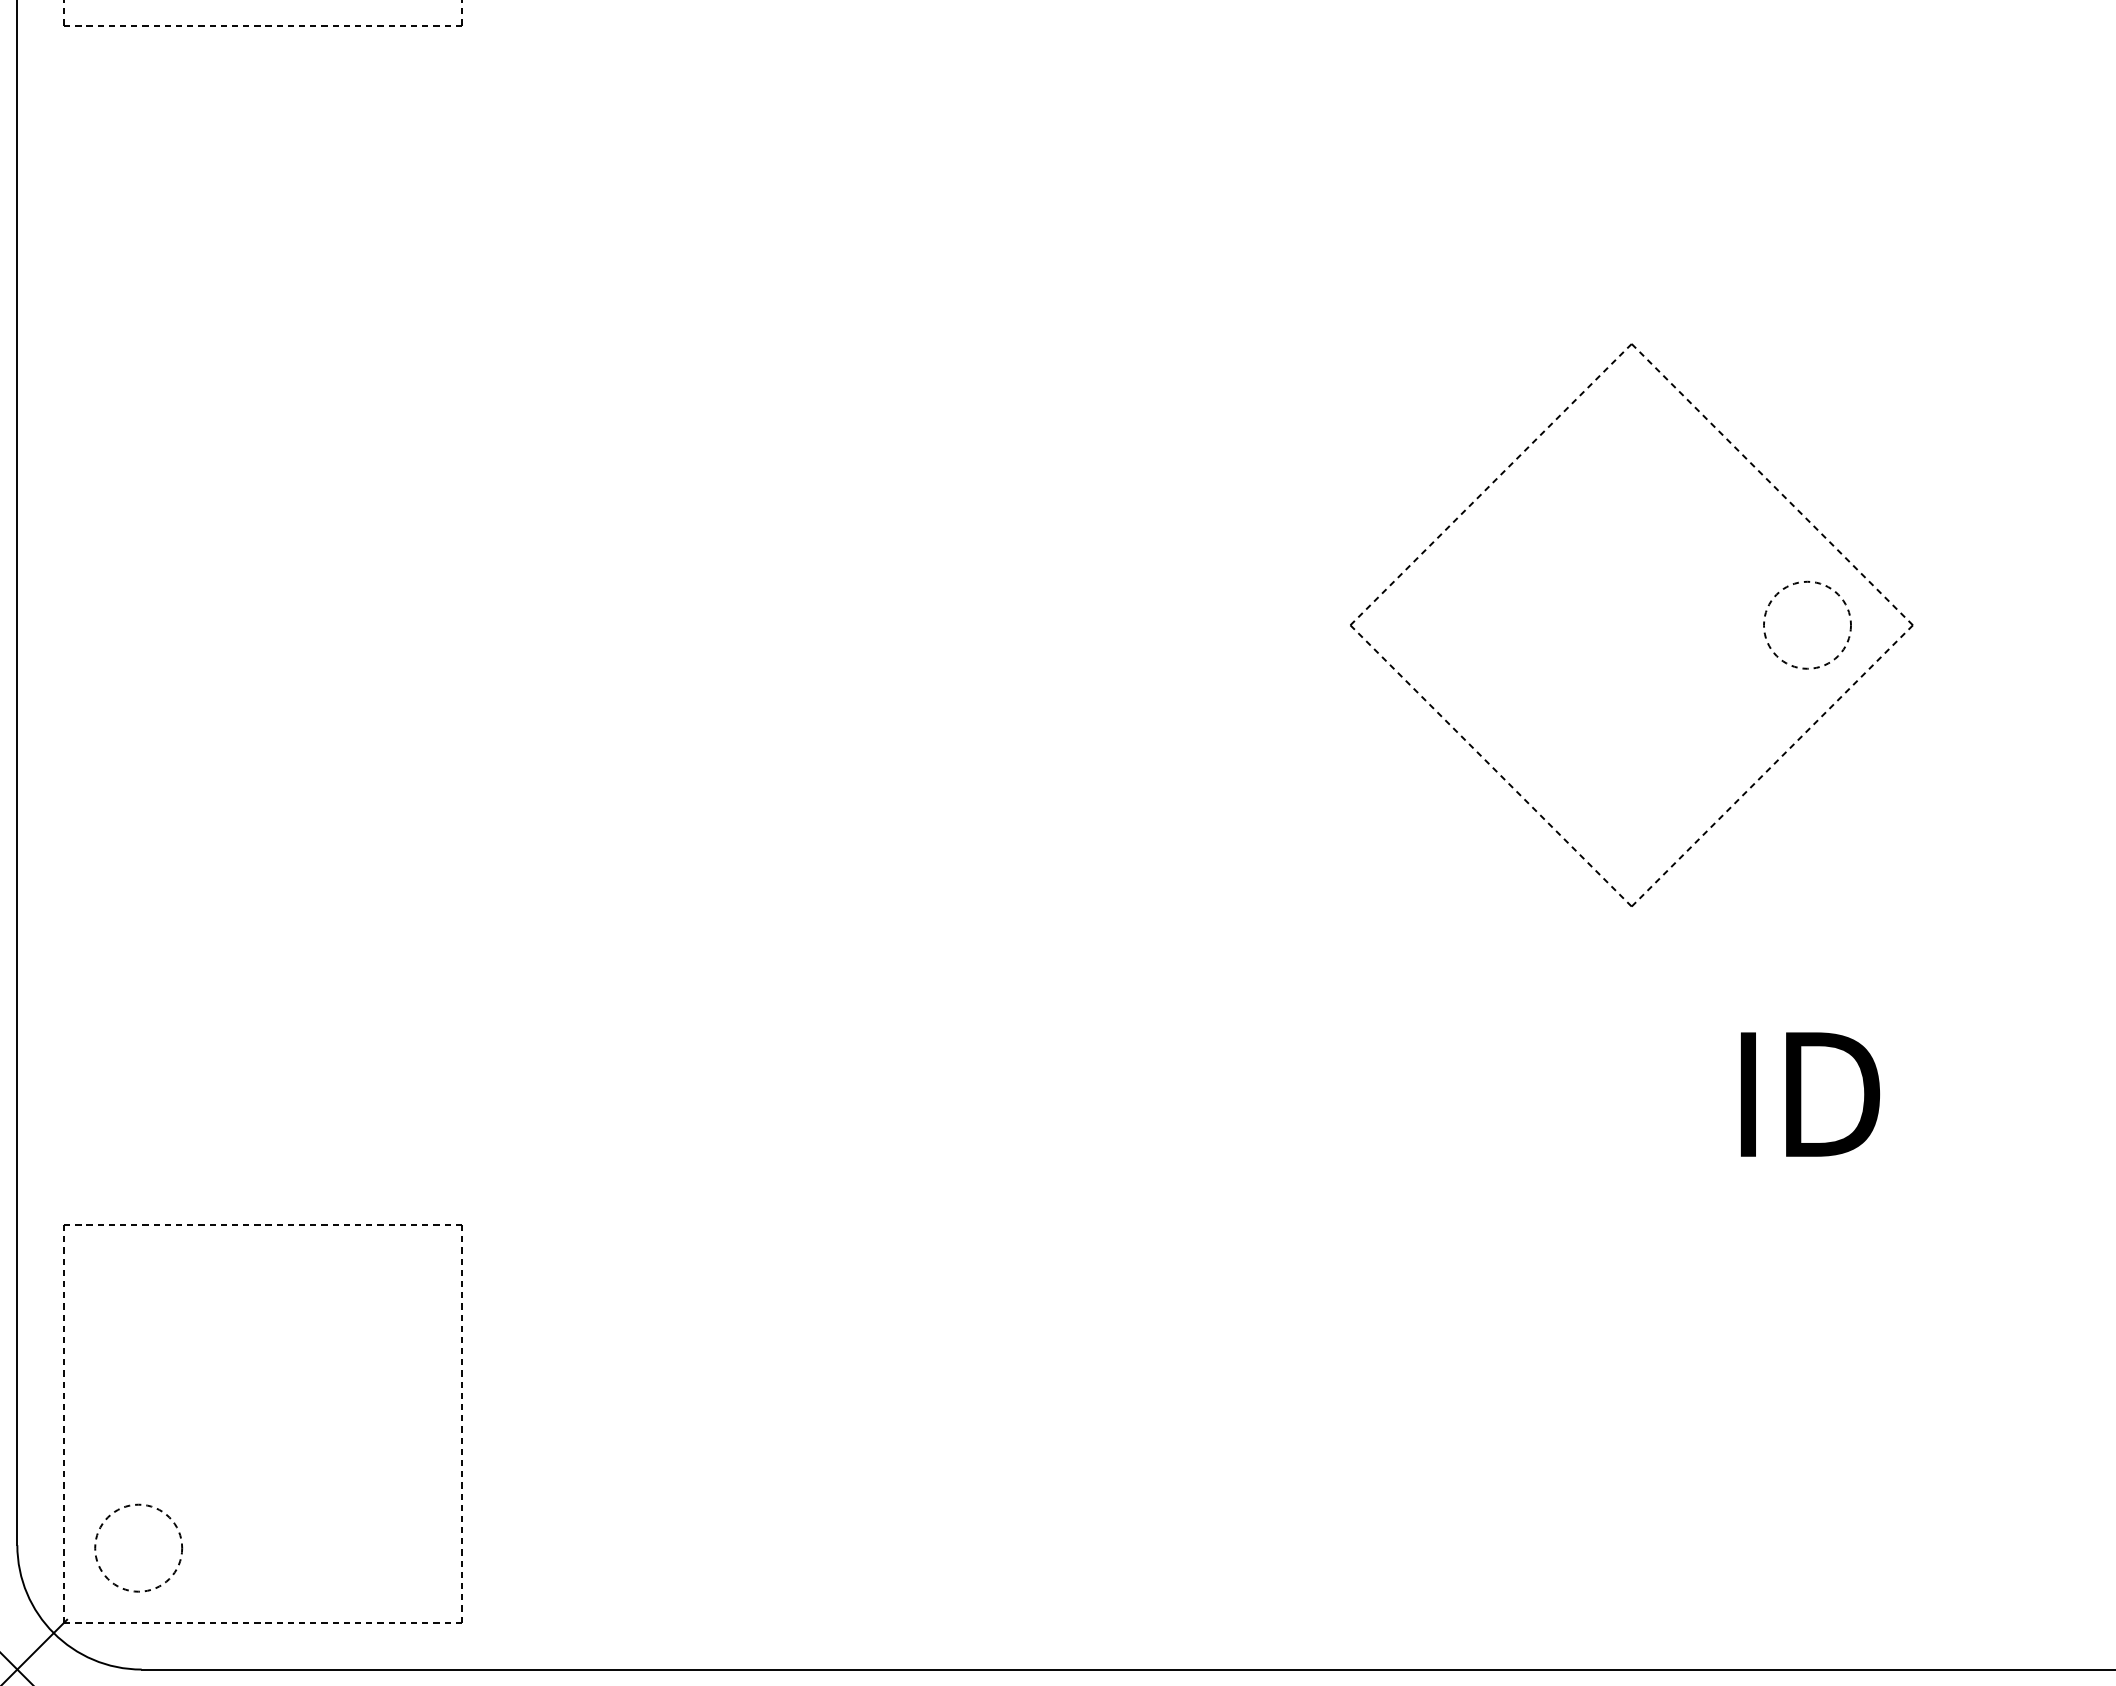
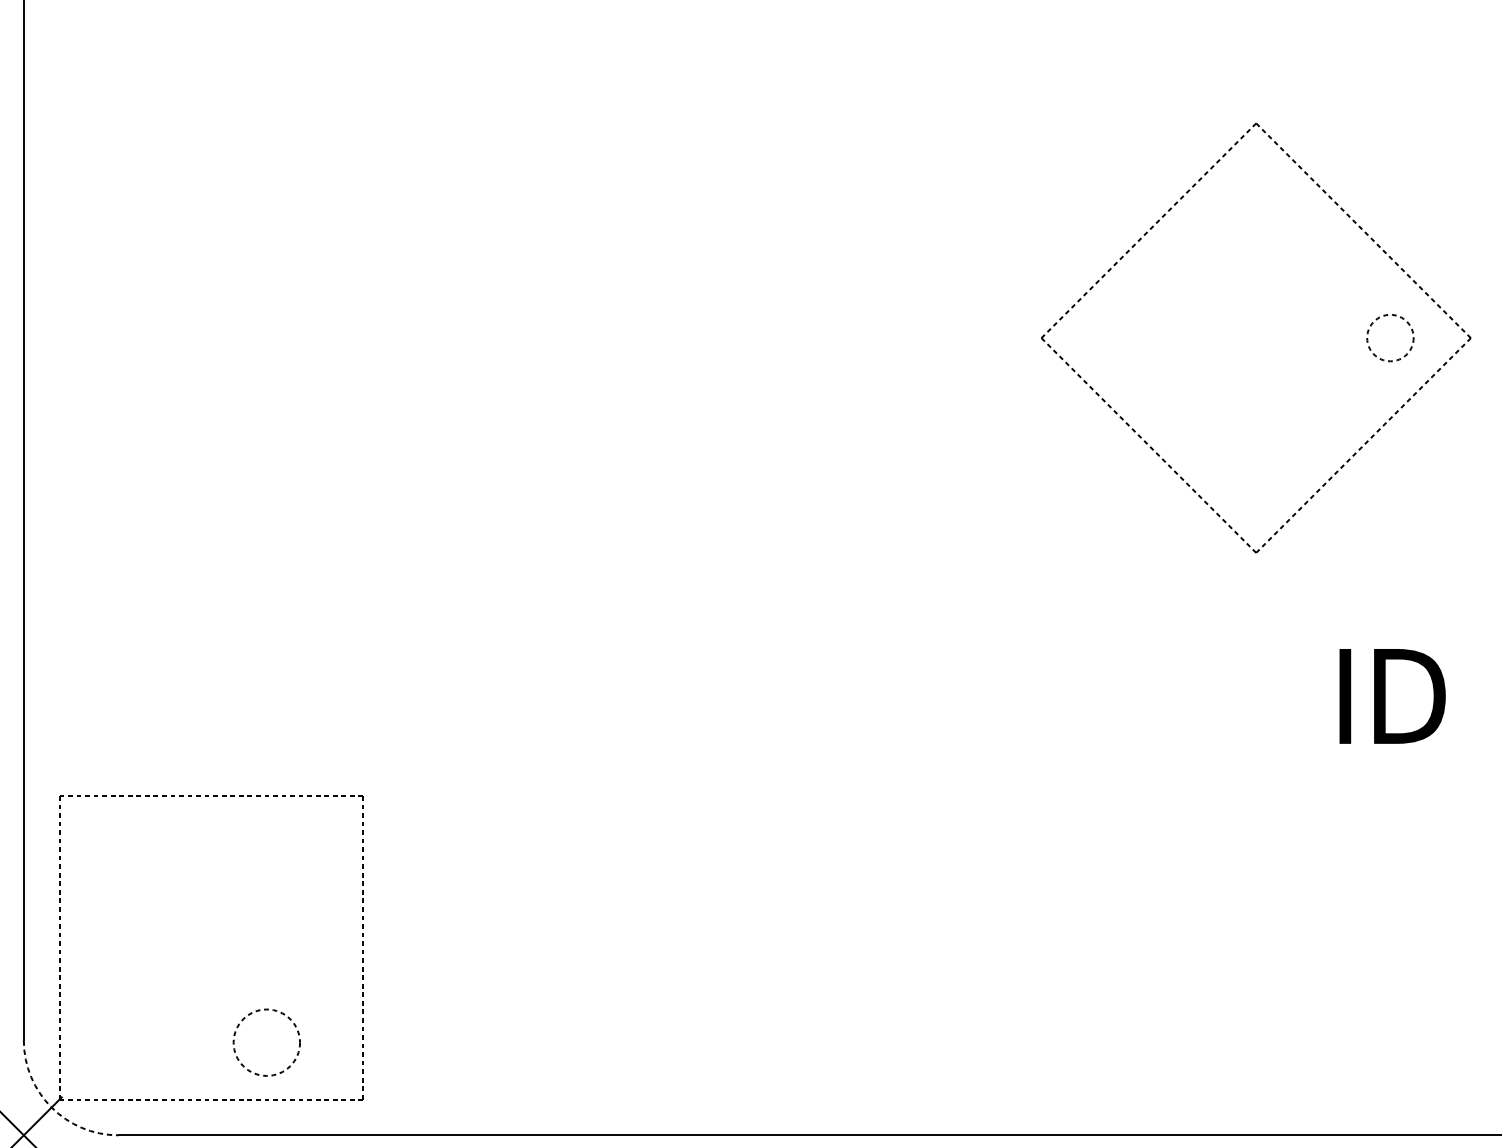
circle: (1807, 624) -> (1390, 337), size x0.7
circle: (138, 1547) -> (266, 1042), moved
arc: (53, 1633) -> (51, 1107), solid -> dashed

